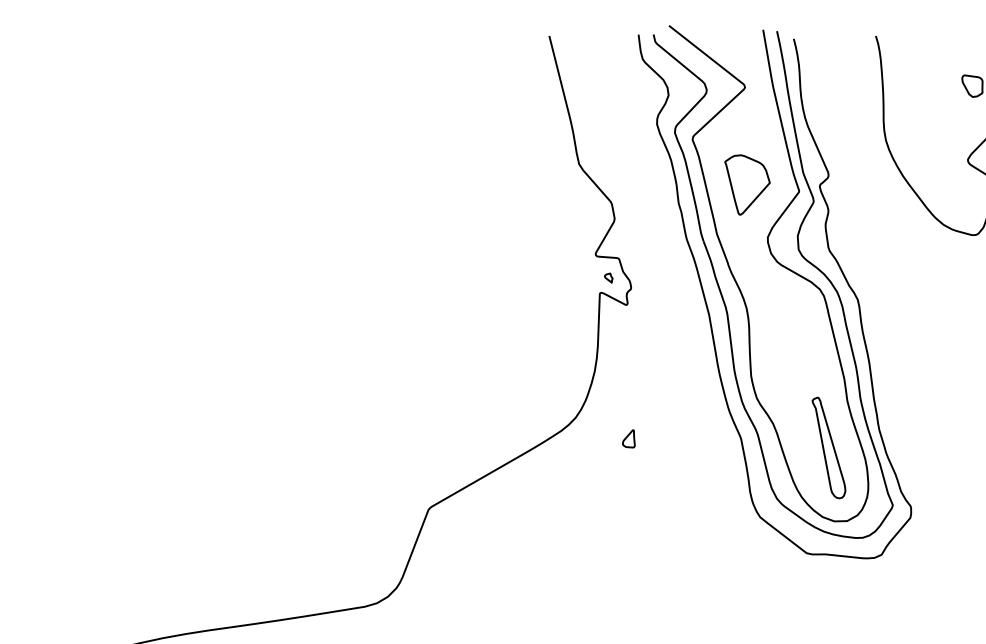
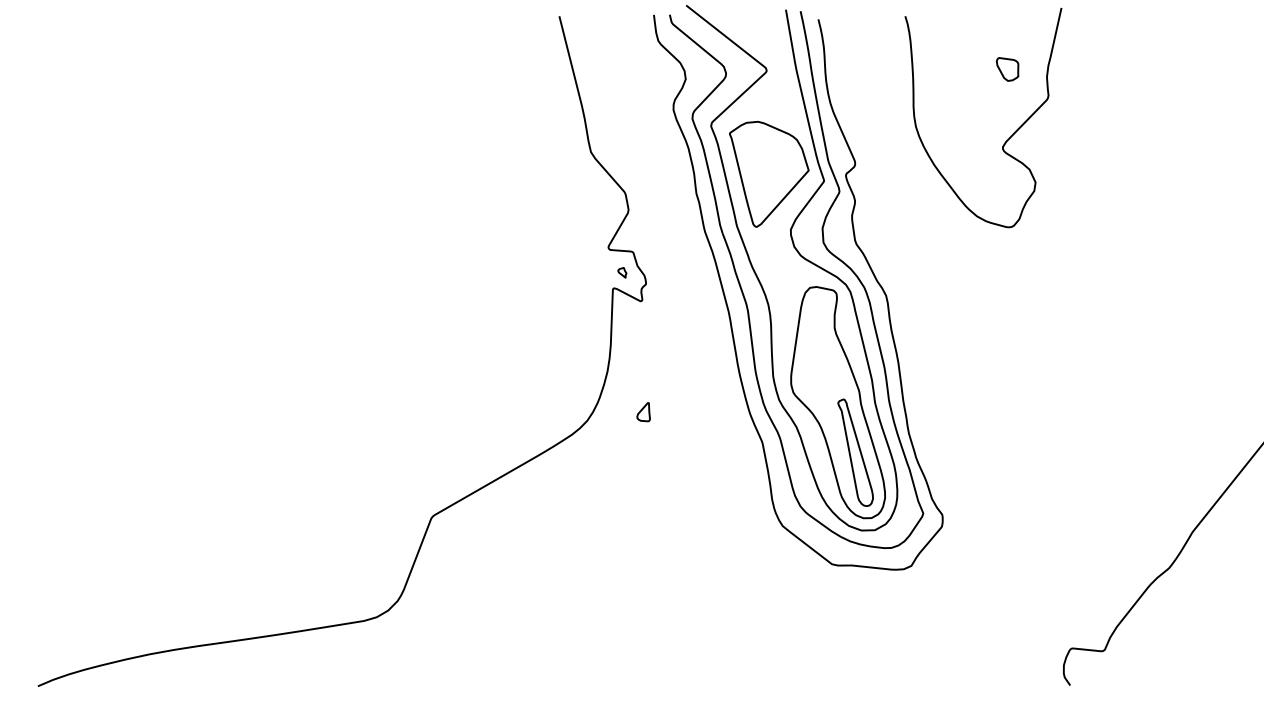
part: (747, 184) -> (769, 173), size x1.67
part: (811, 400) -> (837, 402), added
part: (628, 439) -> (643, 412), moved

